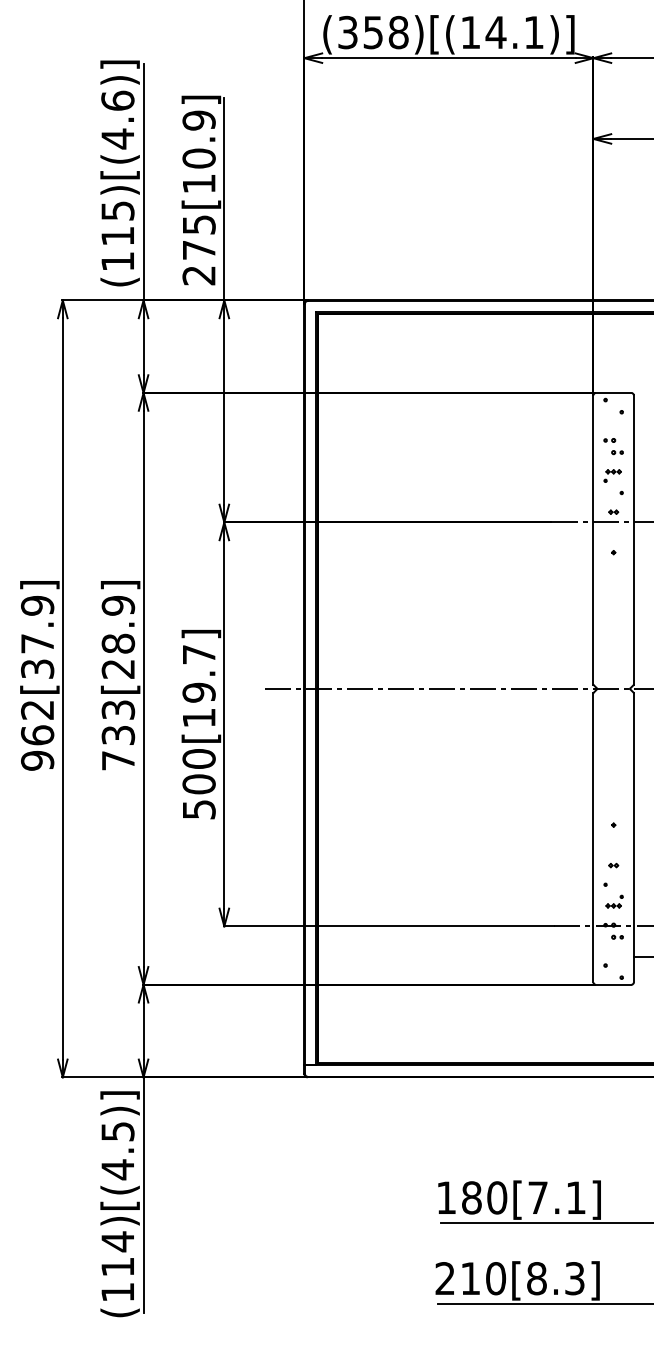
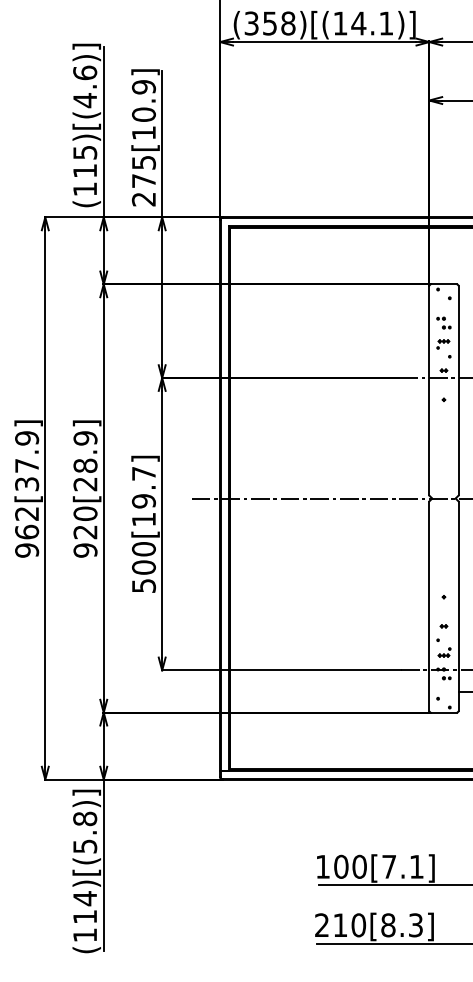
text: (118, 734) -> (85, 531), 733[28.9] -> 920[28.9]
text: (118, 1150) -> (85, 832), (114)[(4.5)] -> (114)[(5.8)]
text: (472, 1197) -> (341, 866), 180[7.1] -> 100[7.1]

